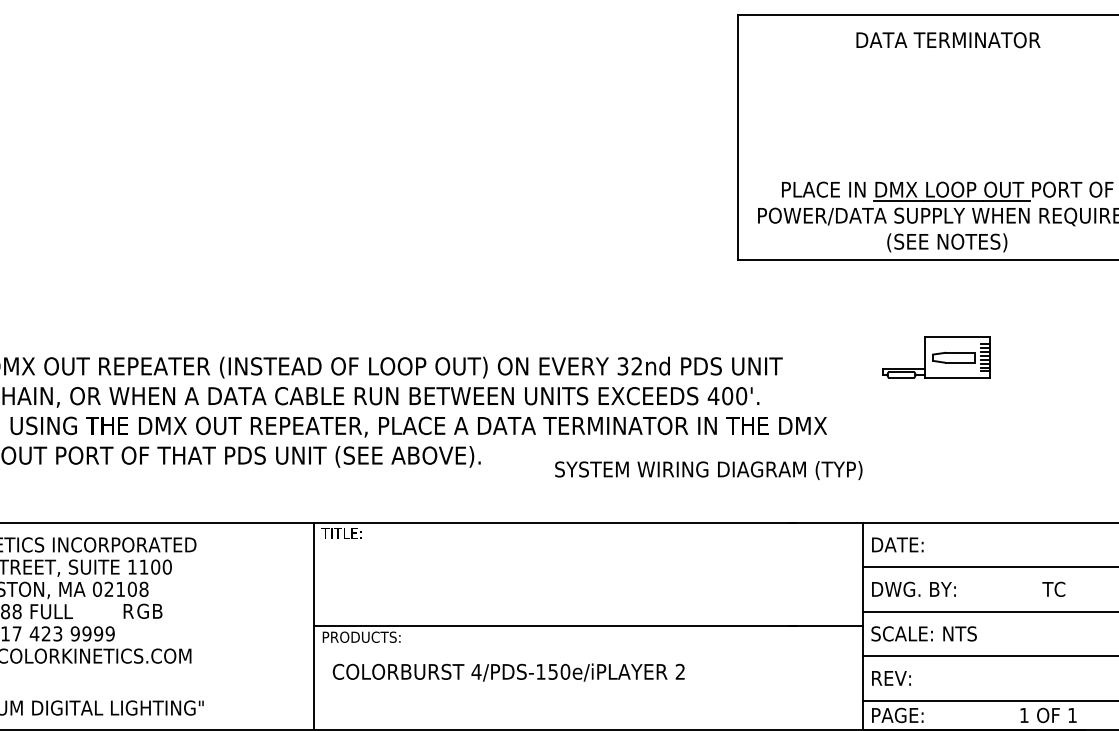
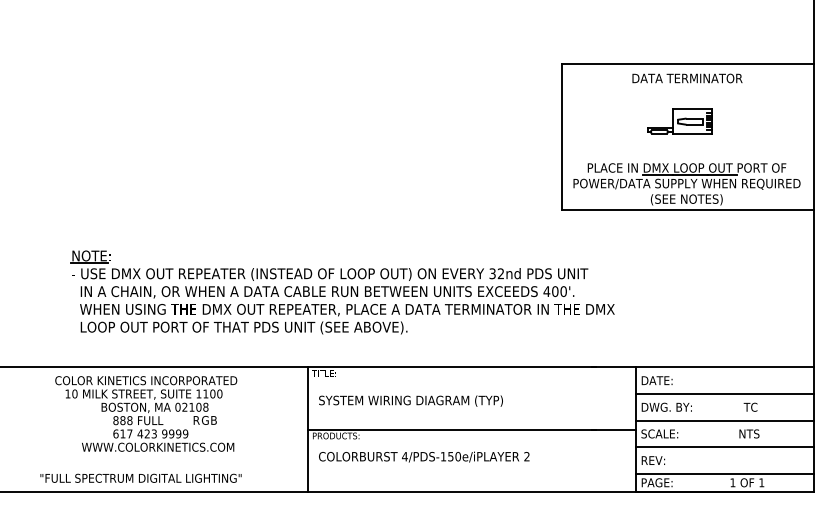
part: (935, 357) -> (679, 121), moved
text: (707, 469) -> (410, 400), moved
text: (960, 633) -> (749, 433), moved

